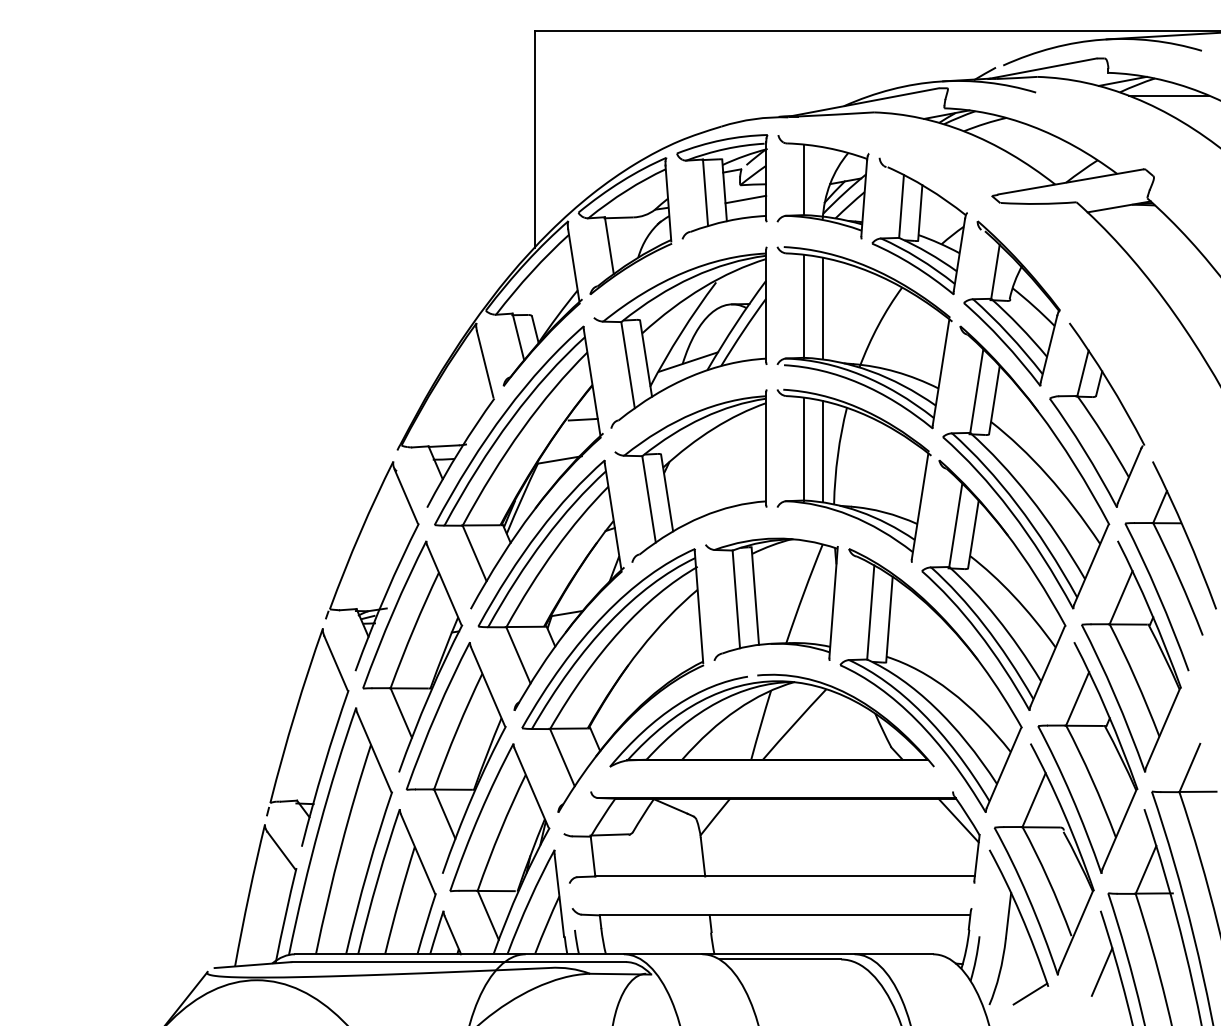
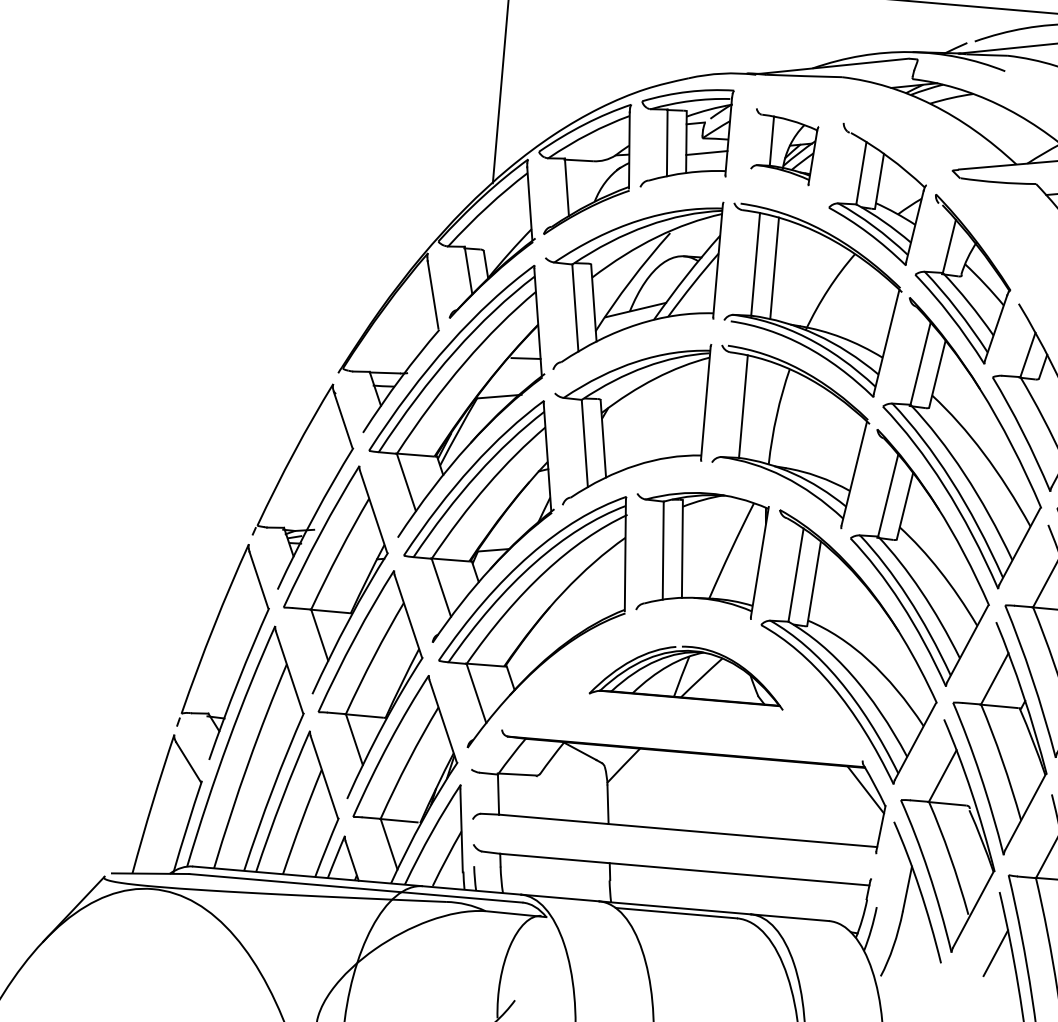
part: (822, 187) -> (784, 147), size x0.7
line: (823, 451) -> (762, 410), removed
part: (771, 720) -> (687, 674), size x0.6
line: (1030, 993) -> (922, 968), removed

